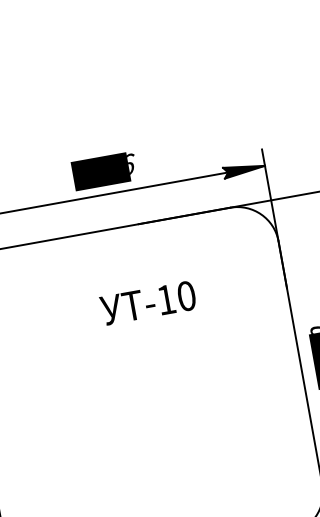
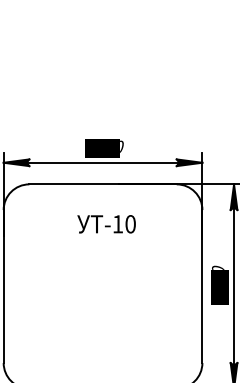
text: (132, 162) -> (122, 146), 3036 -> 3870
text: (148, 303) -> (106, 224), moved

